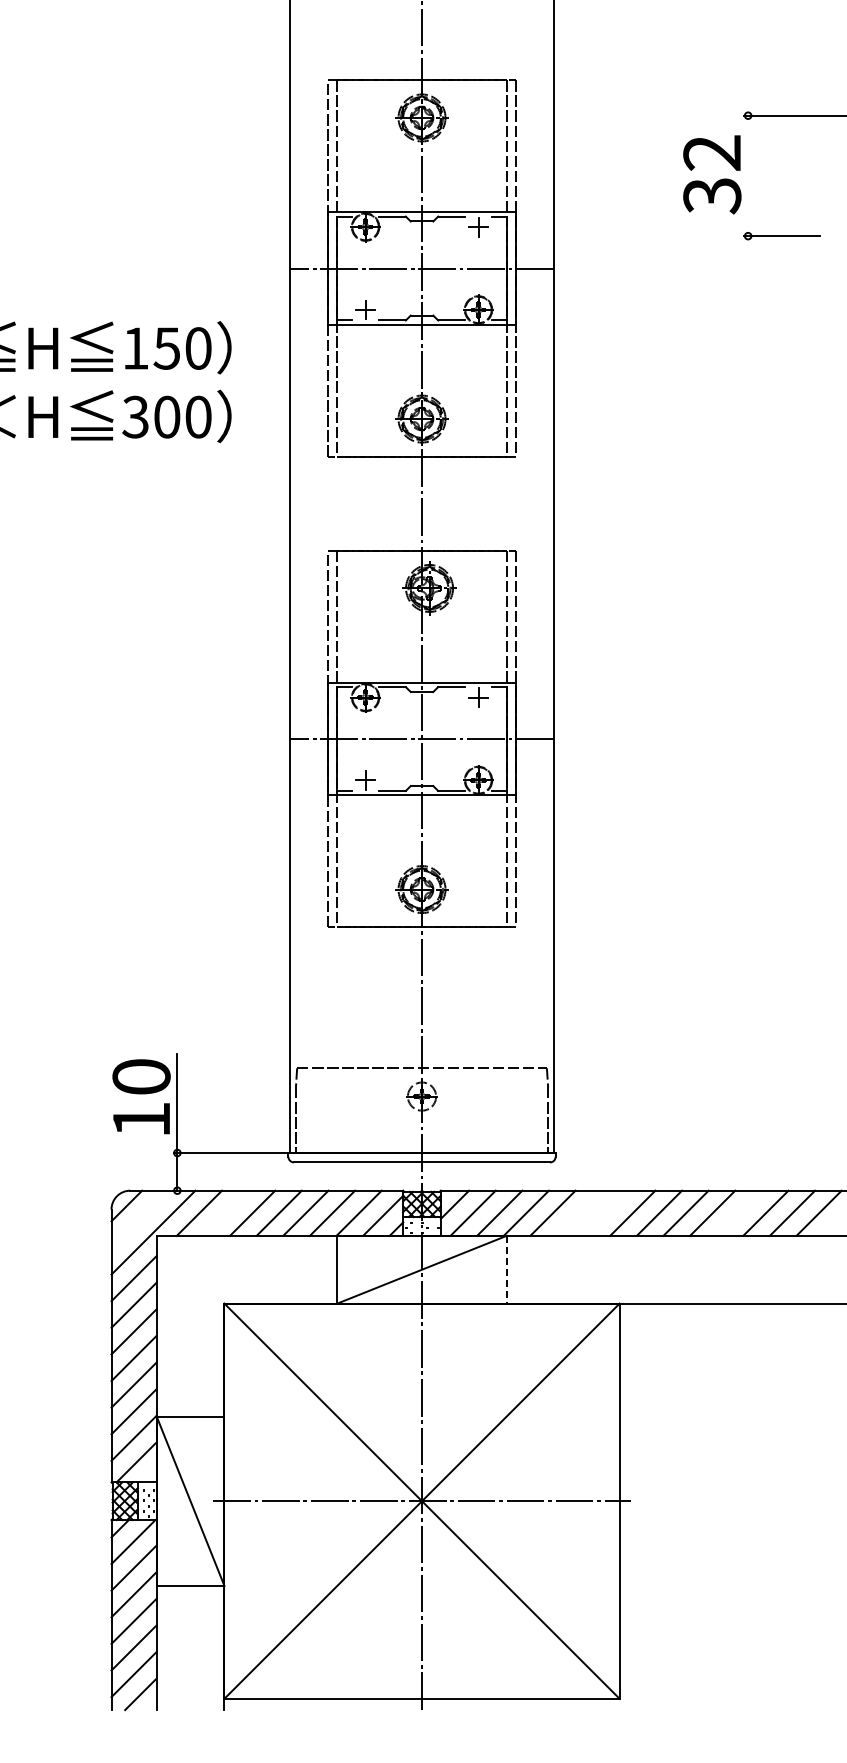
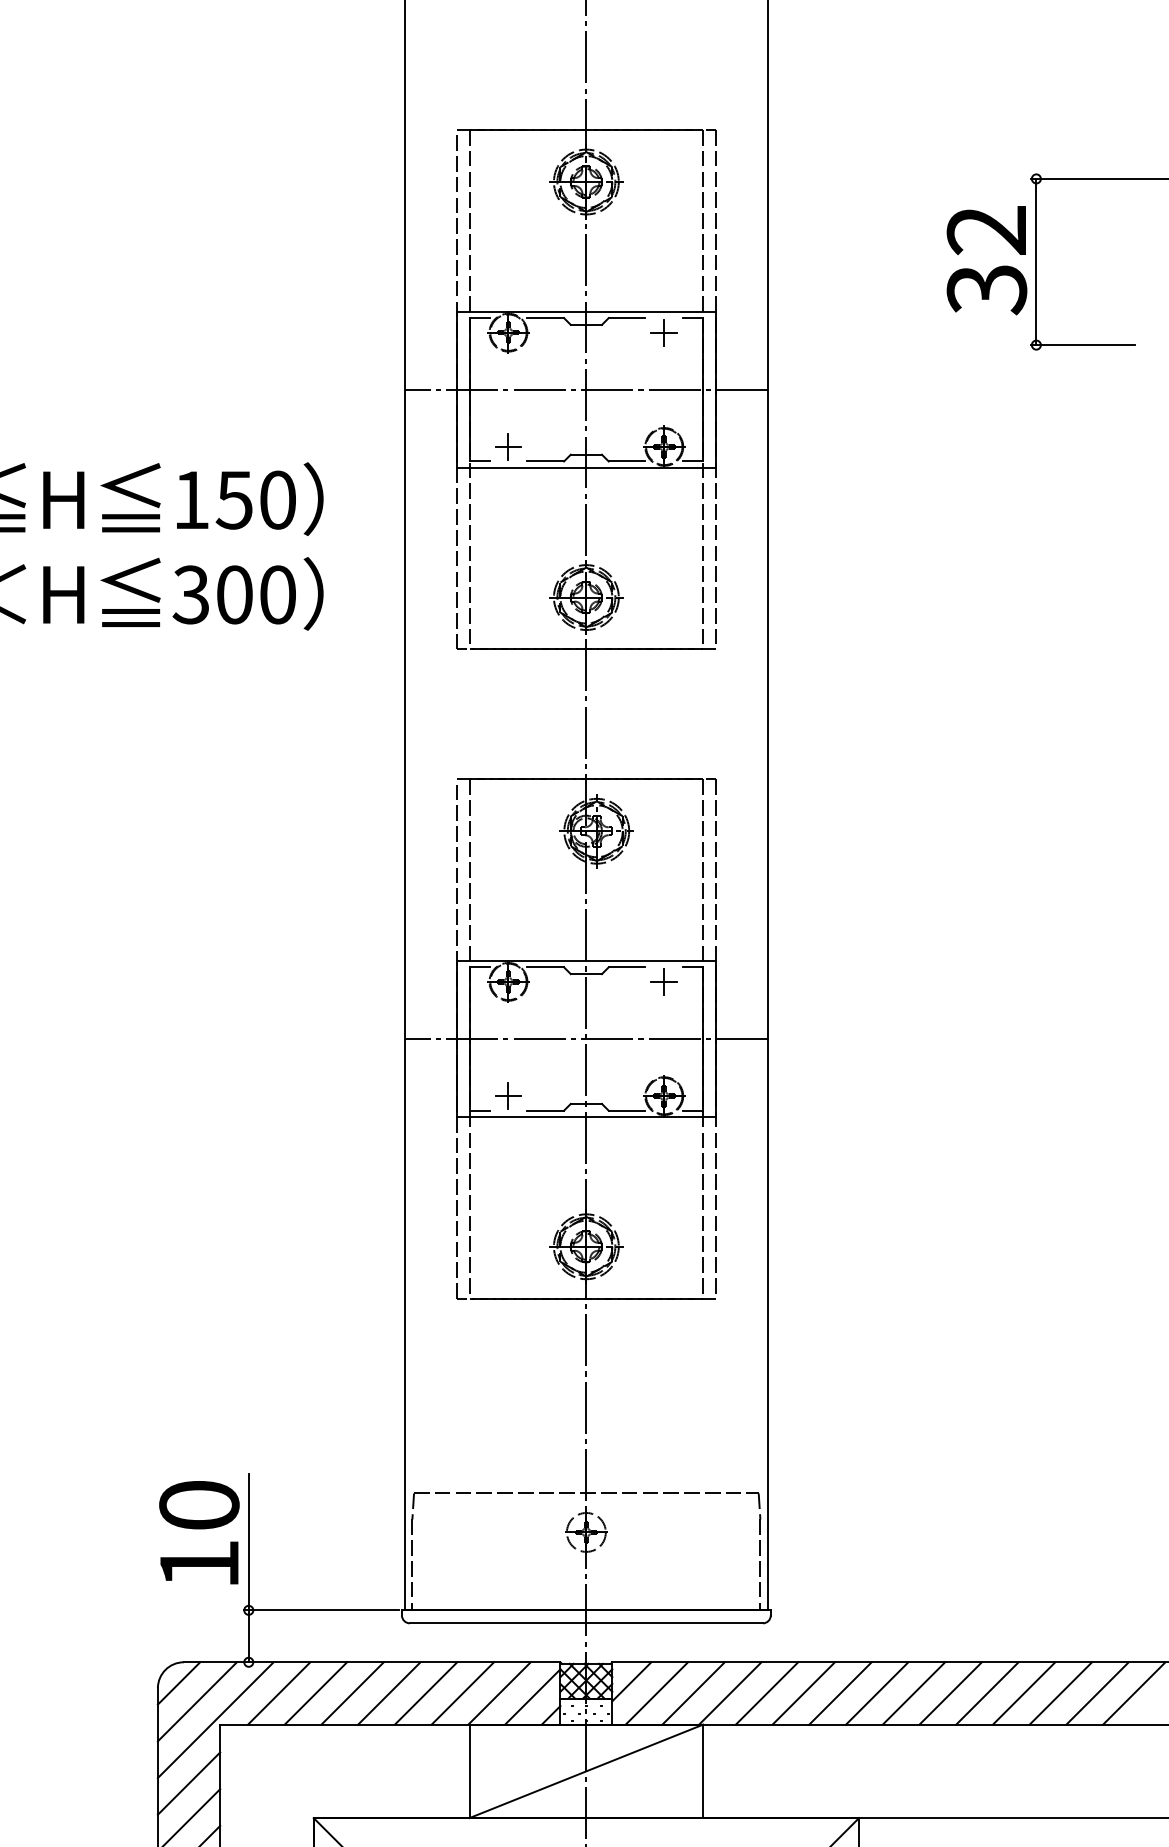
line: (748, 175) -> (1036, 261), added
line: (225, 1212) -> (315, 1692), added
line: (579, 1212) -> (803, 1692), added
line: (605, 1212) -> (839, 1692), added
line: (738, 1212) -> (1023, 1692), added
line: (139, 1218) -> (196, 1700), added
line: (506, 1269) -> (702, 1771), dashed -> solid

